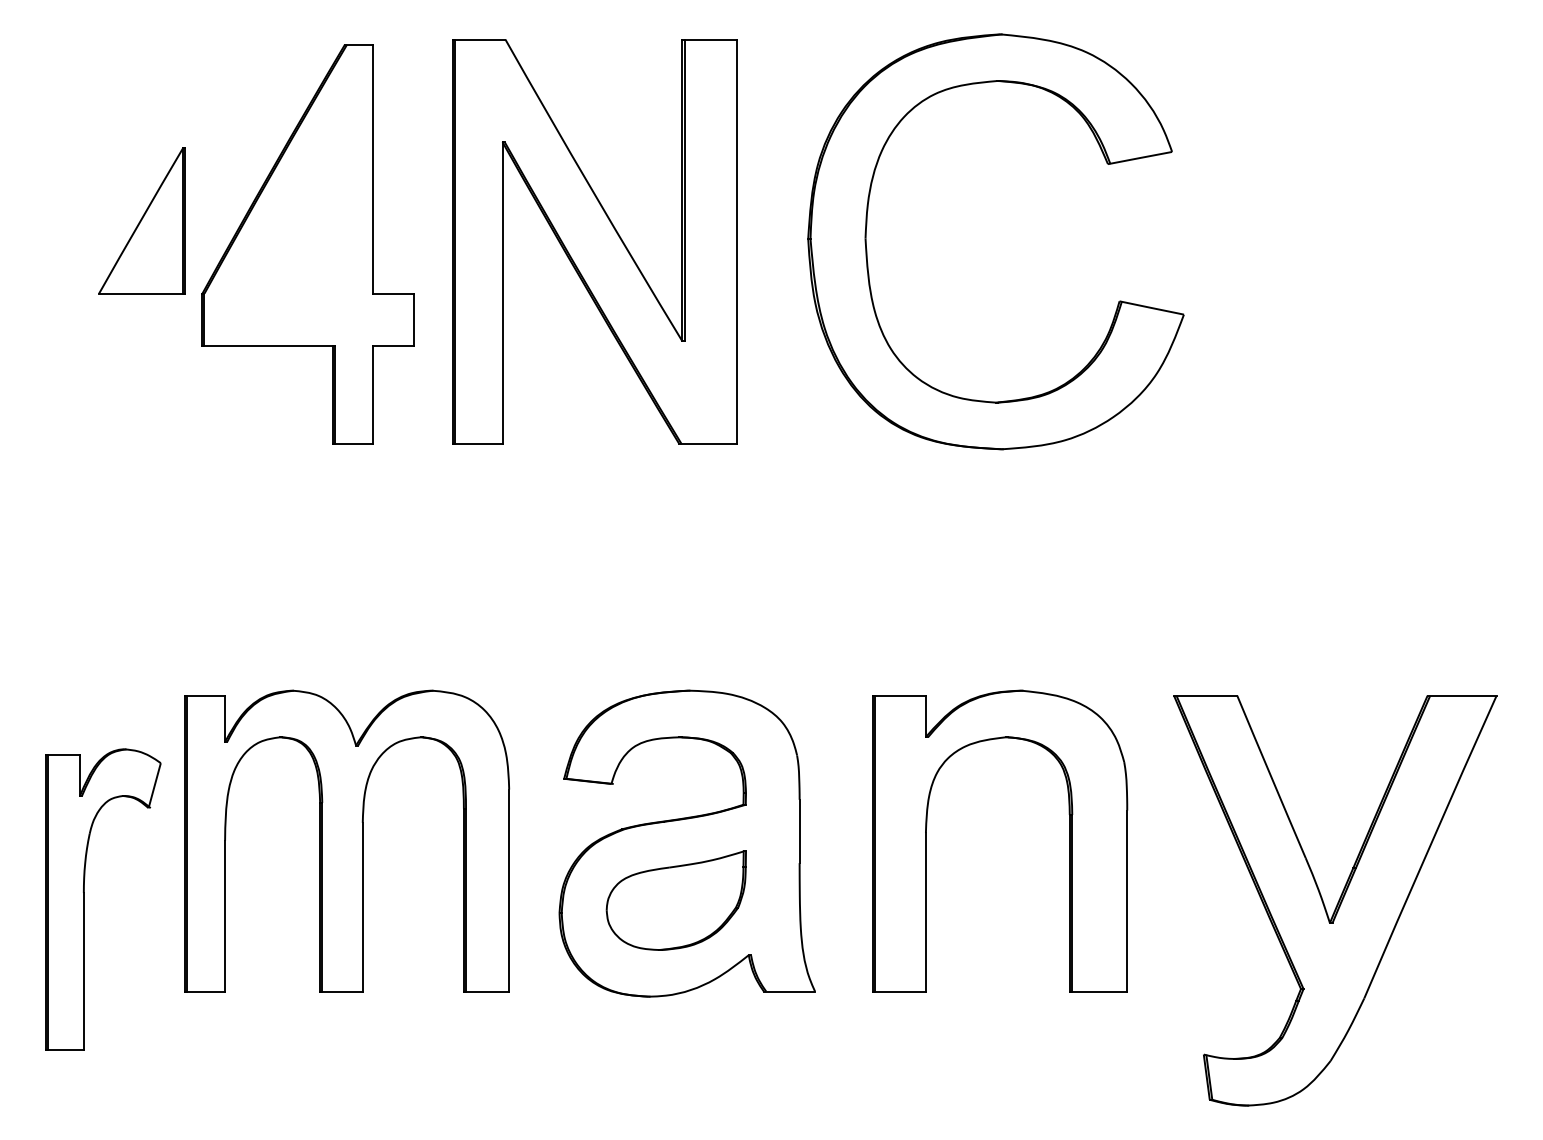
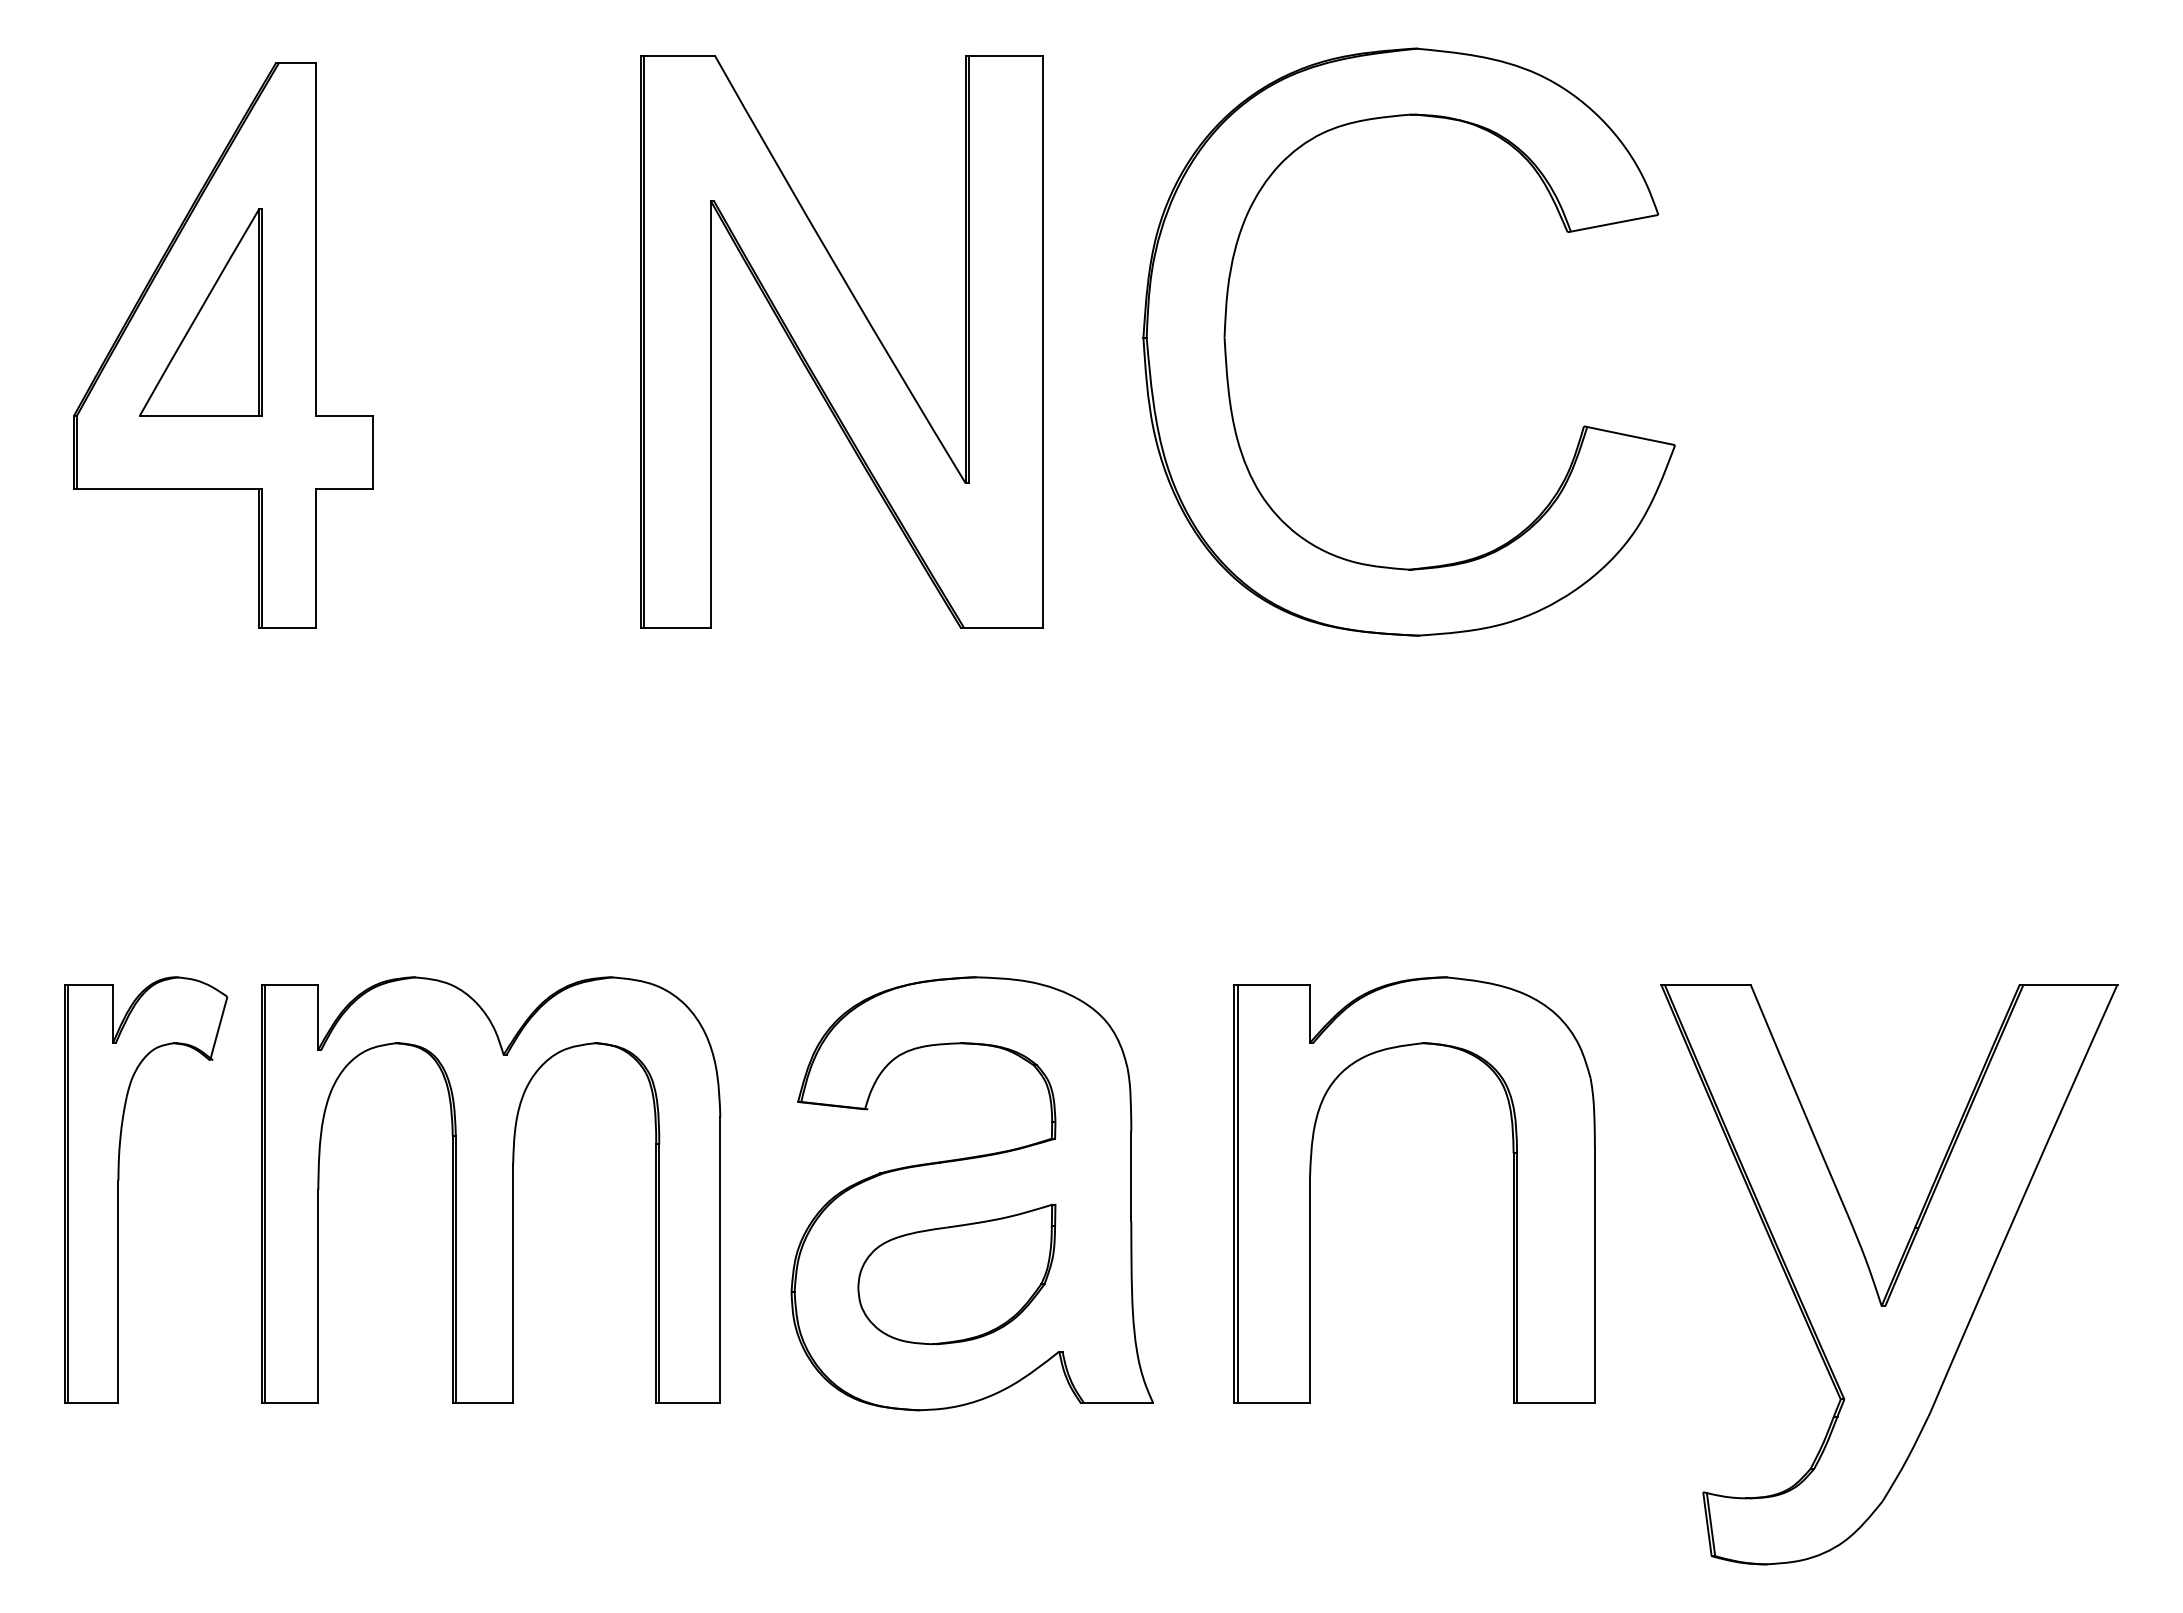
part: (307, 244) -> (223, 345), moved
part: (83, 899) -> (118, 1189), moved

